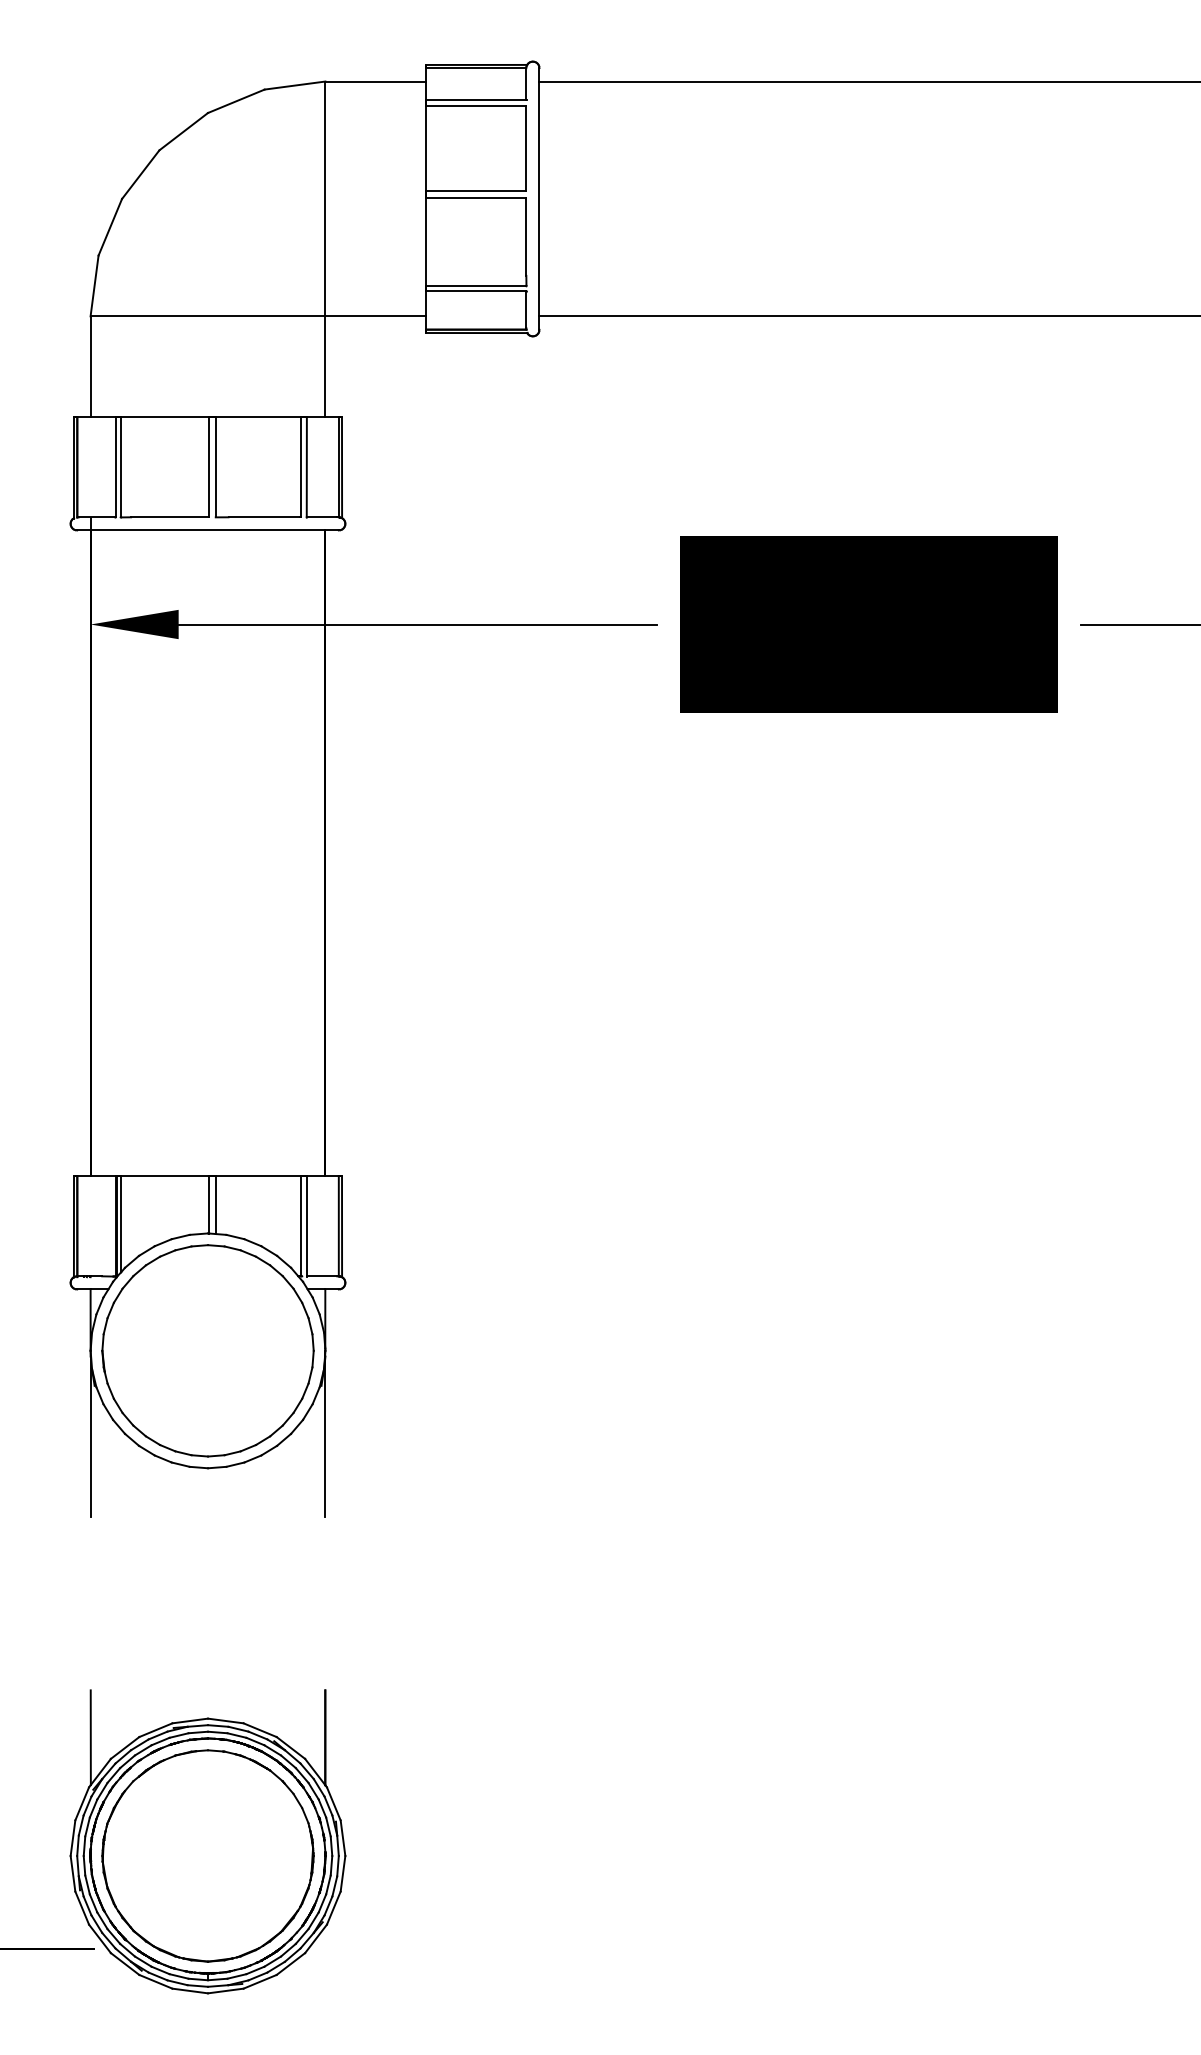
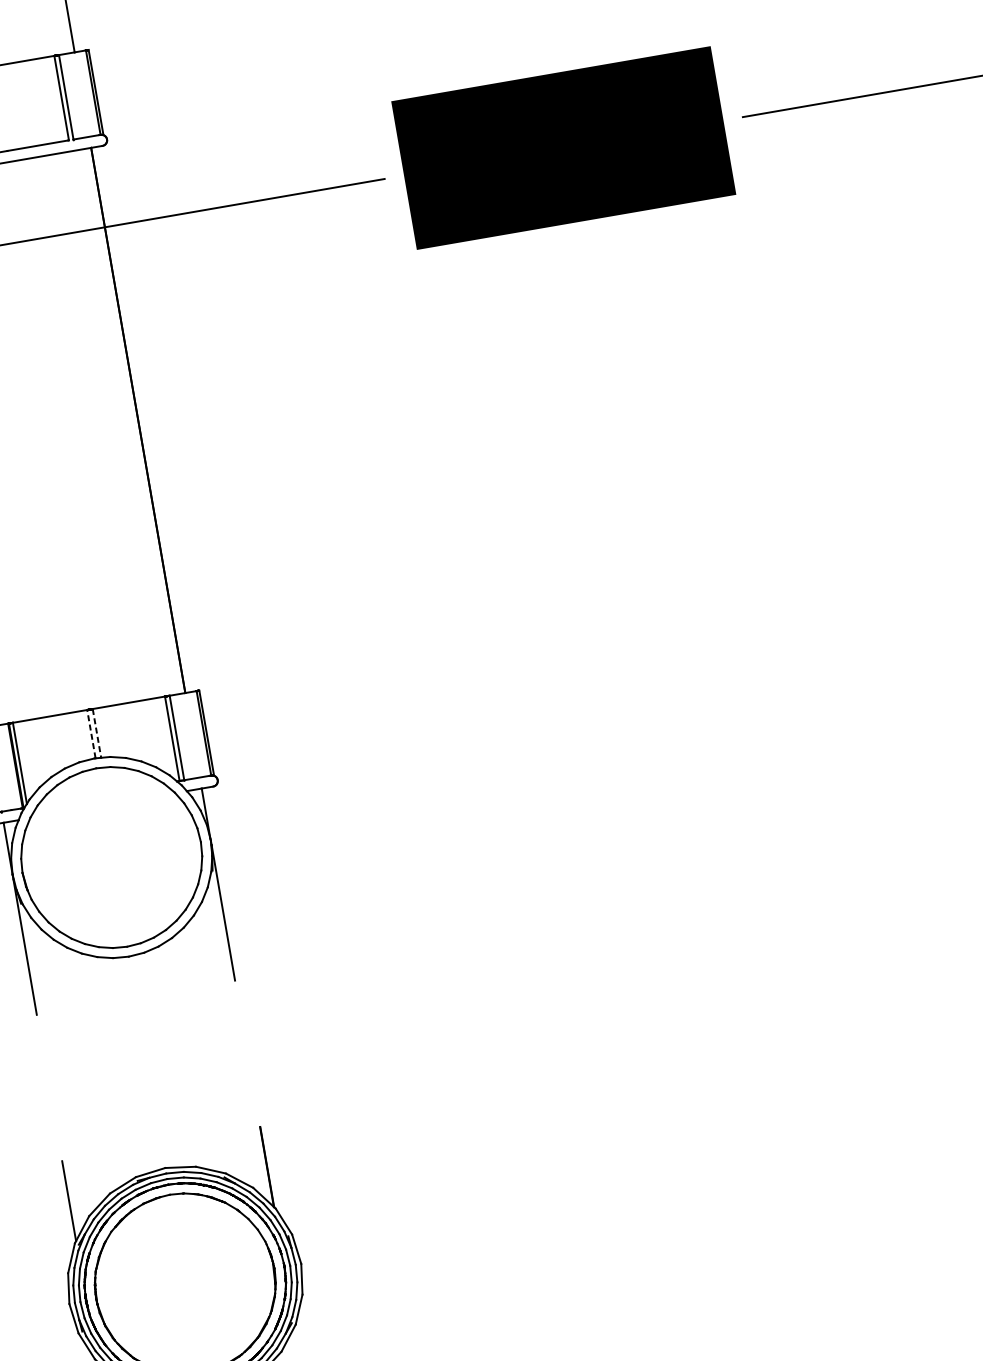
line: (209, 1204) -> (91, 733), solid -> dashed
line: (215, 1205) -> (96, 733), solid -> dashed

